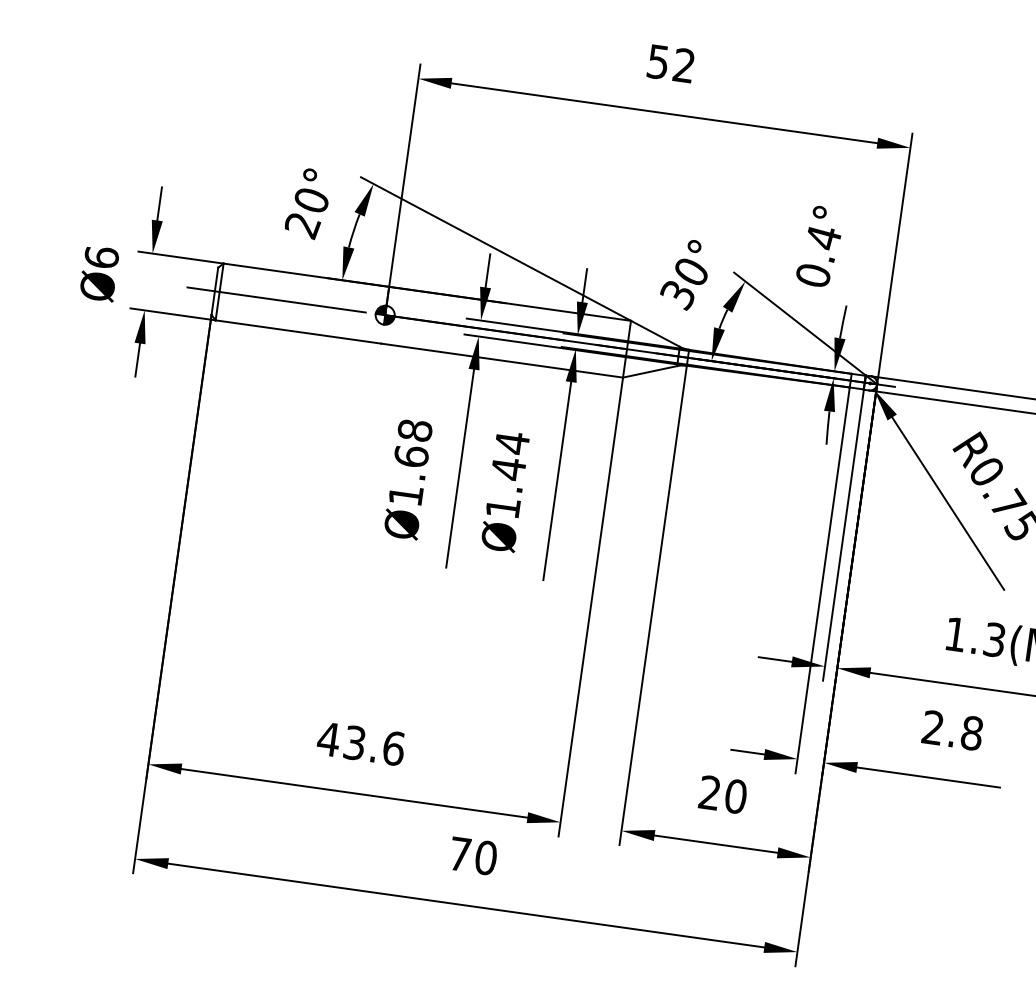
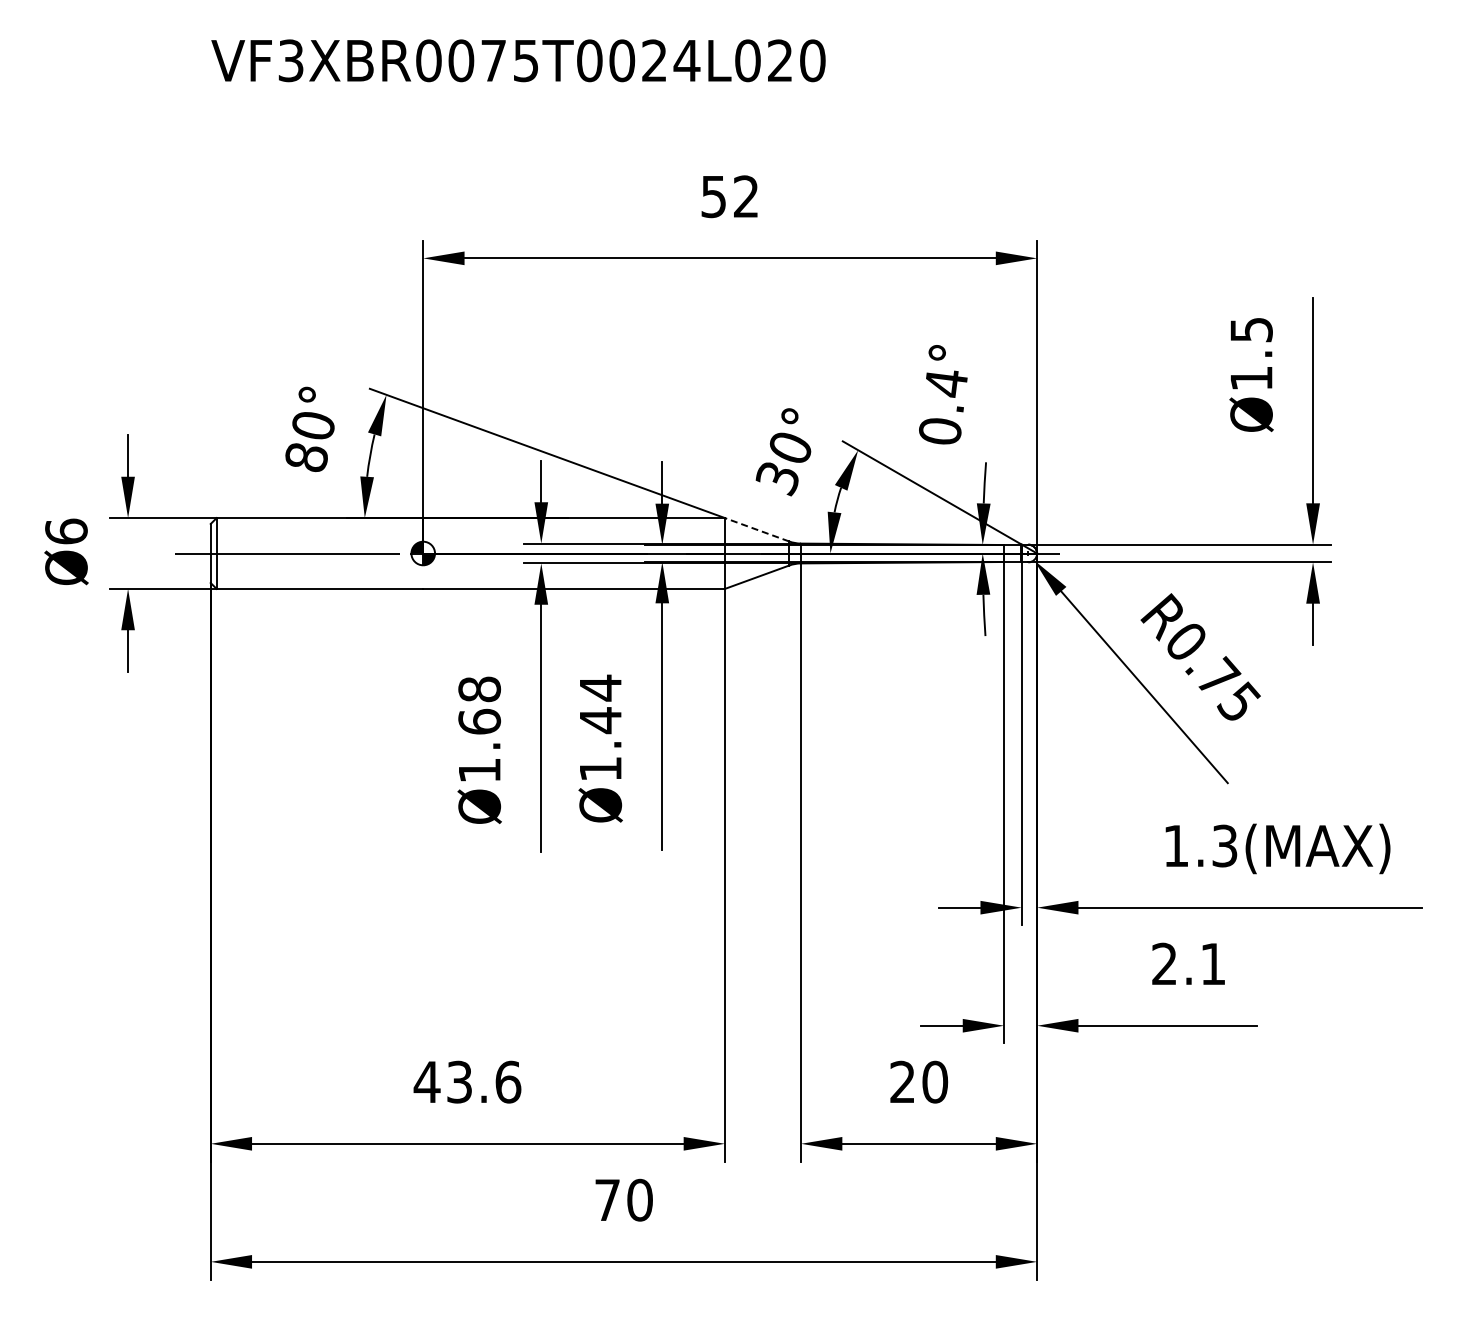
text: (302, 225) -> (306, 458), 20° -> 80°
line: (654, 333) -> (756, 529), solid -> dashed
text: (972, 732) -> (1213, 963), 2.8 -> 2.1

